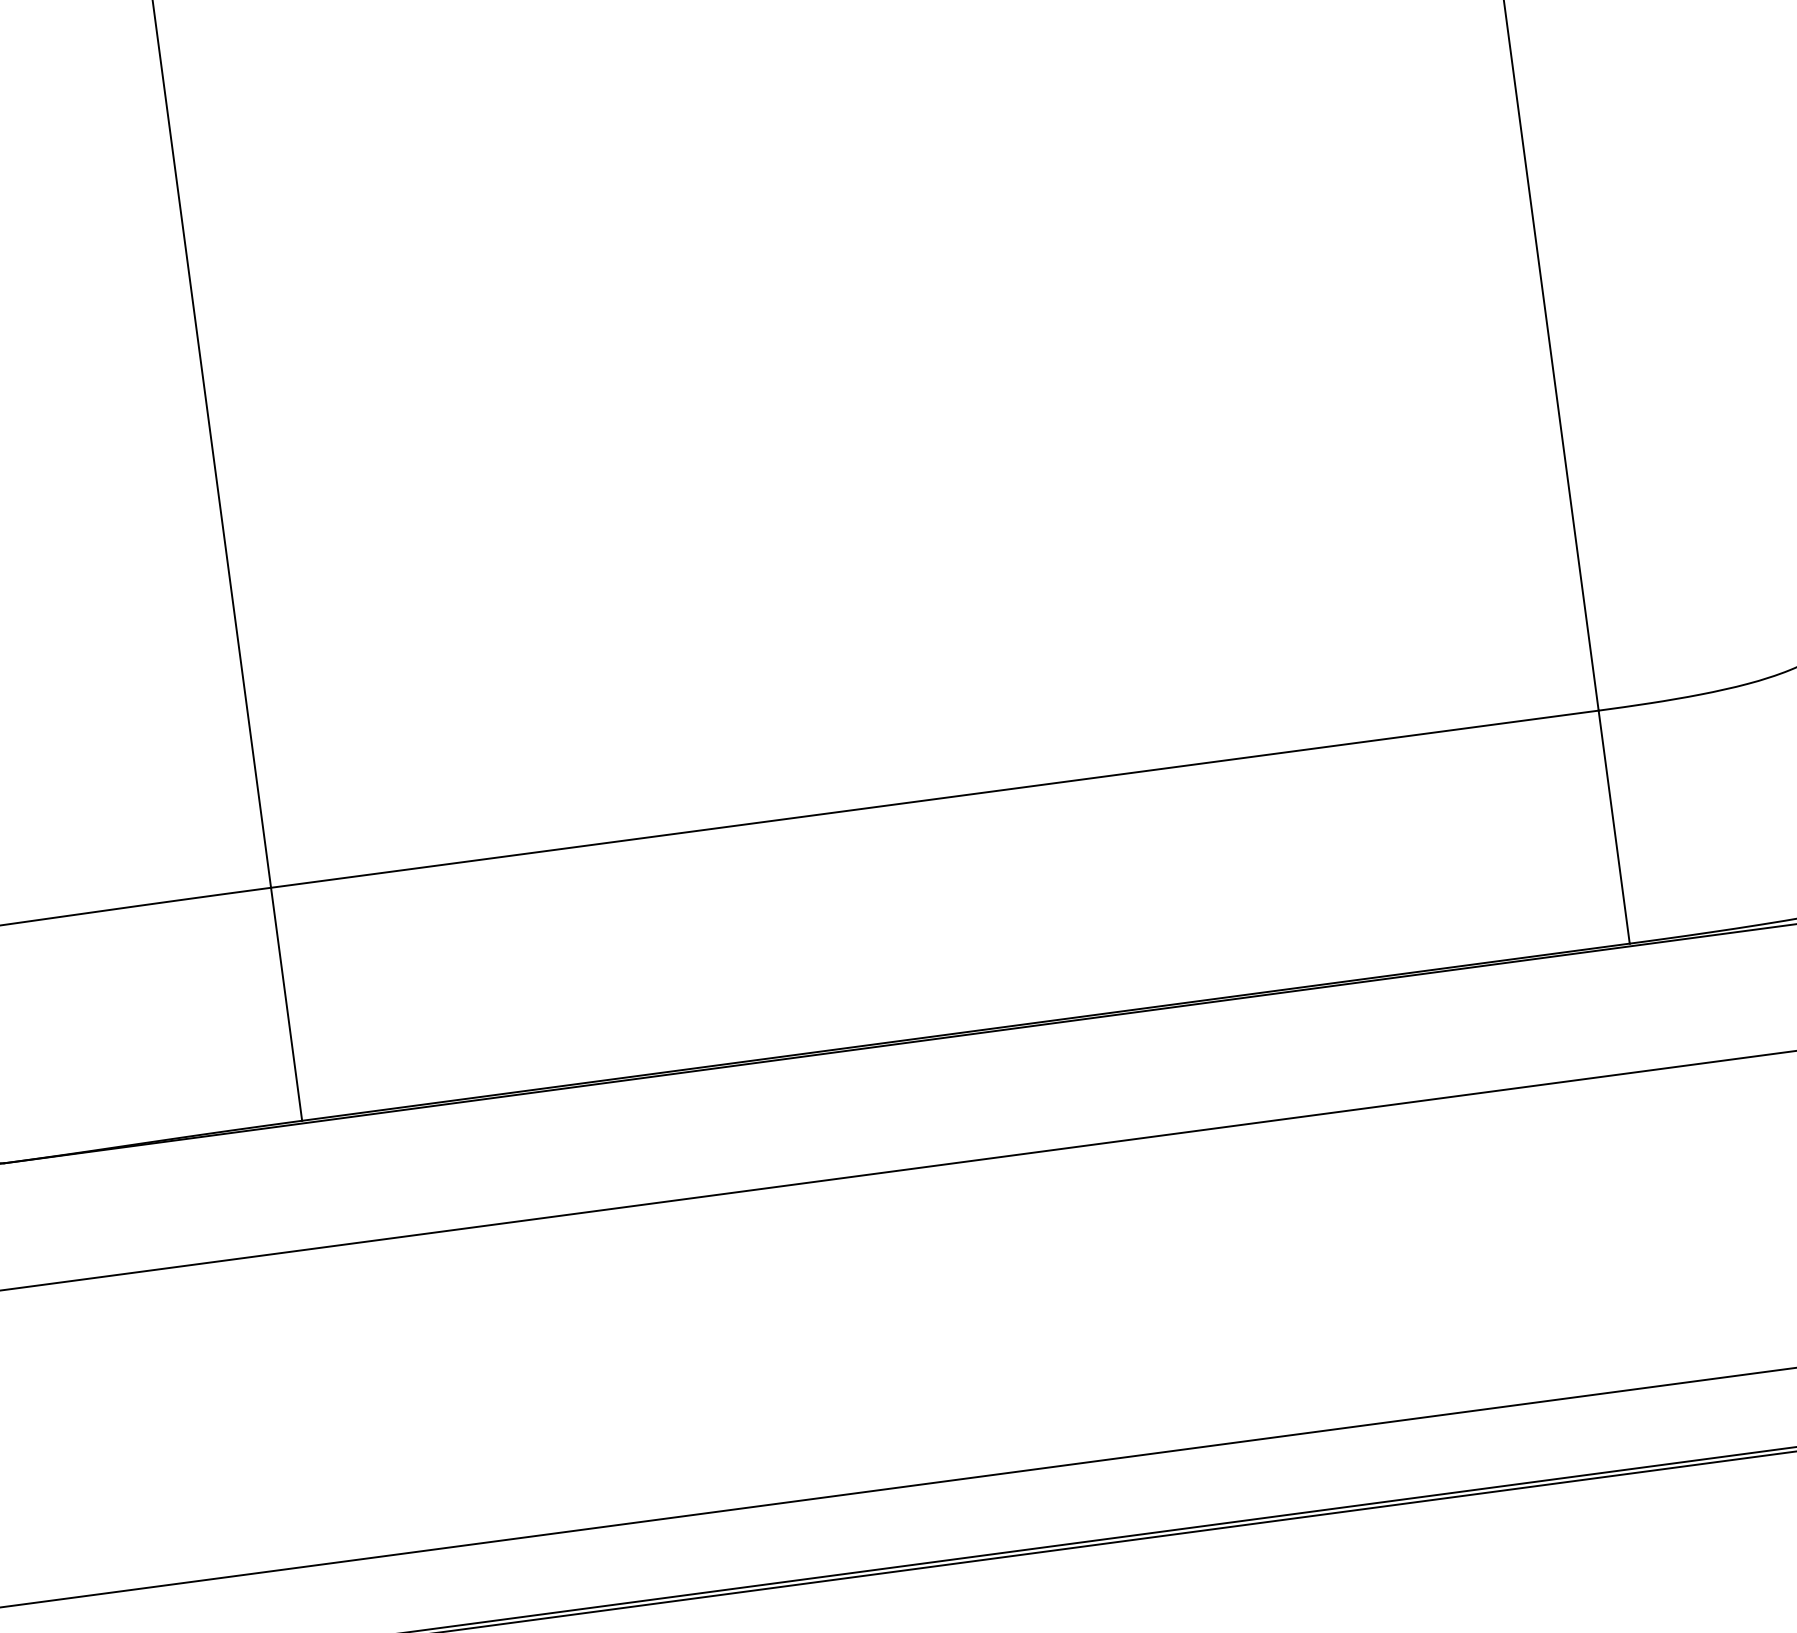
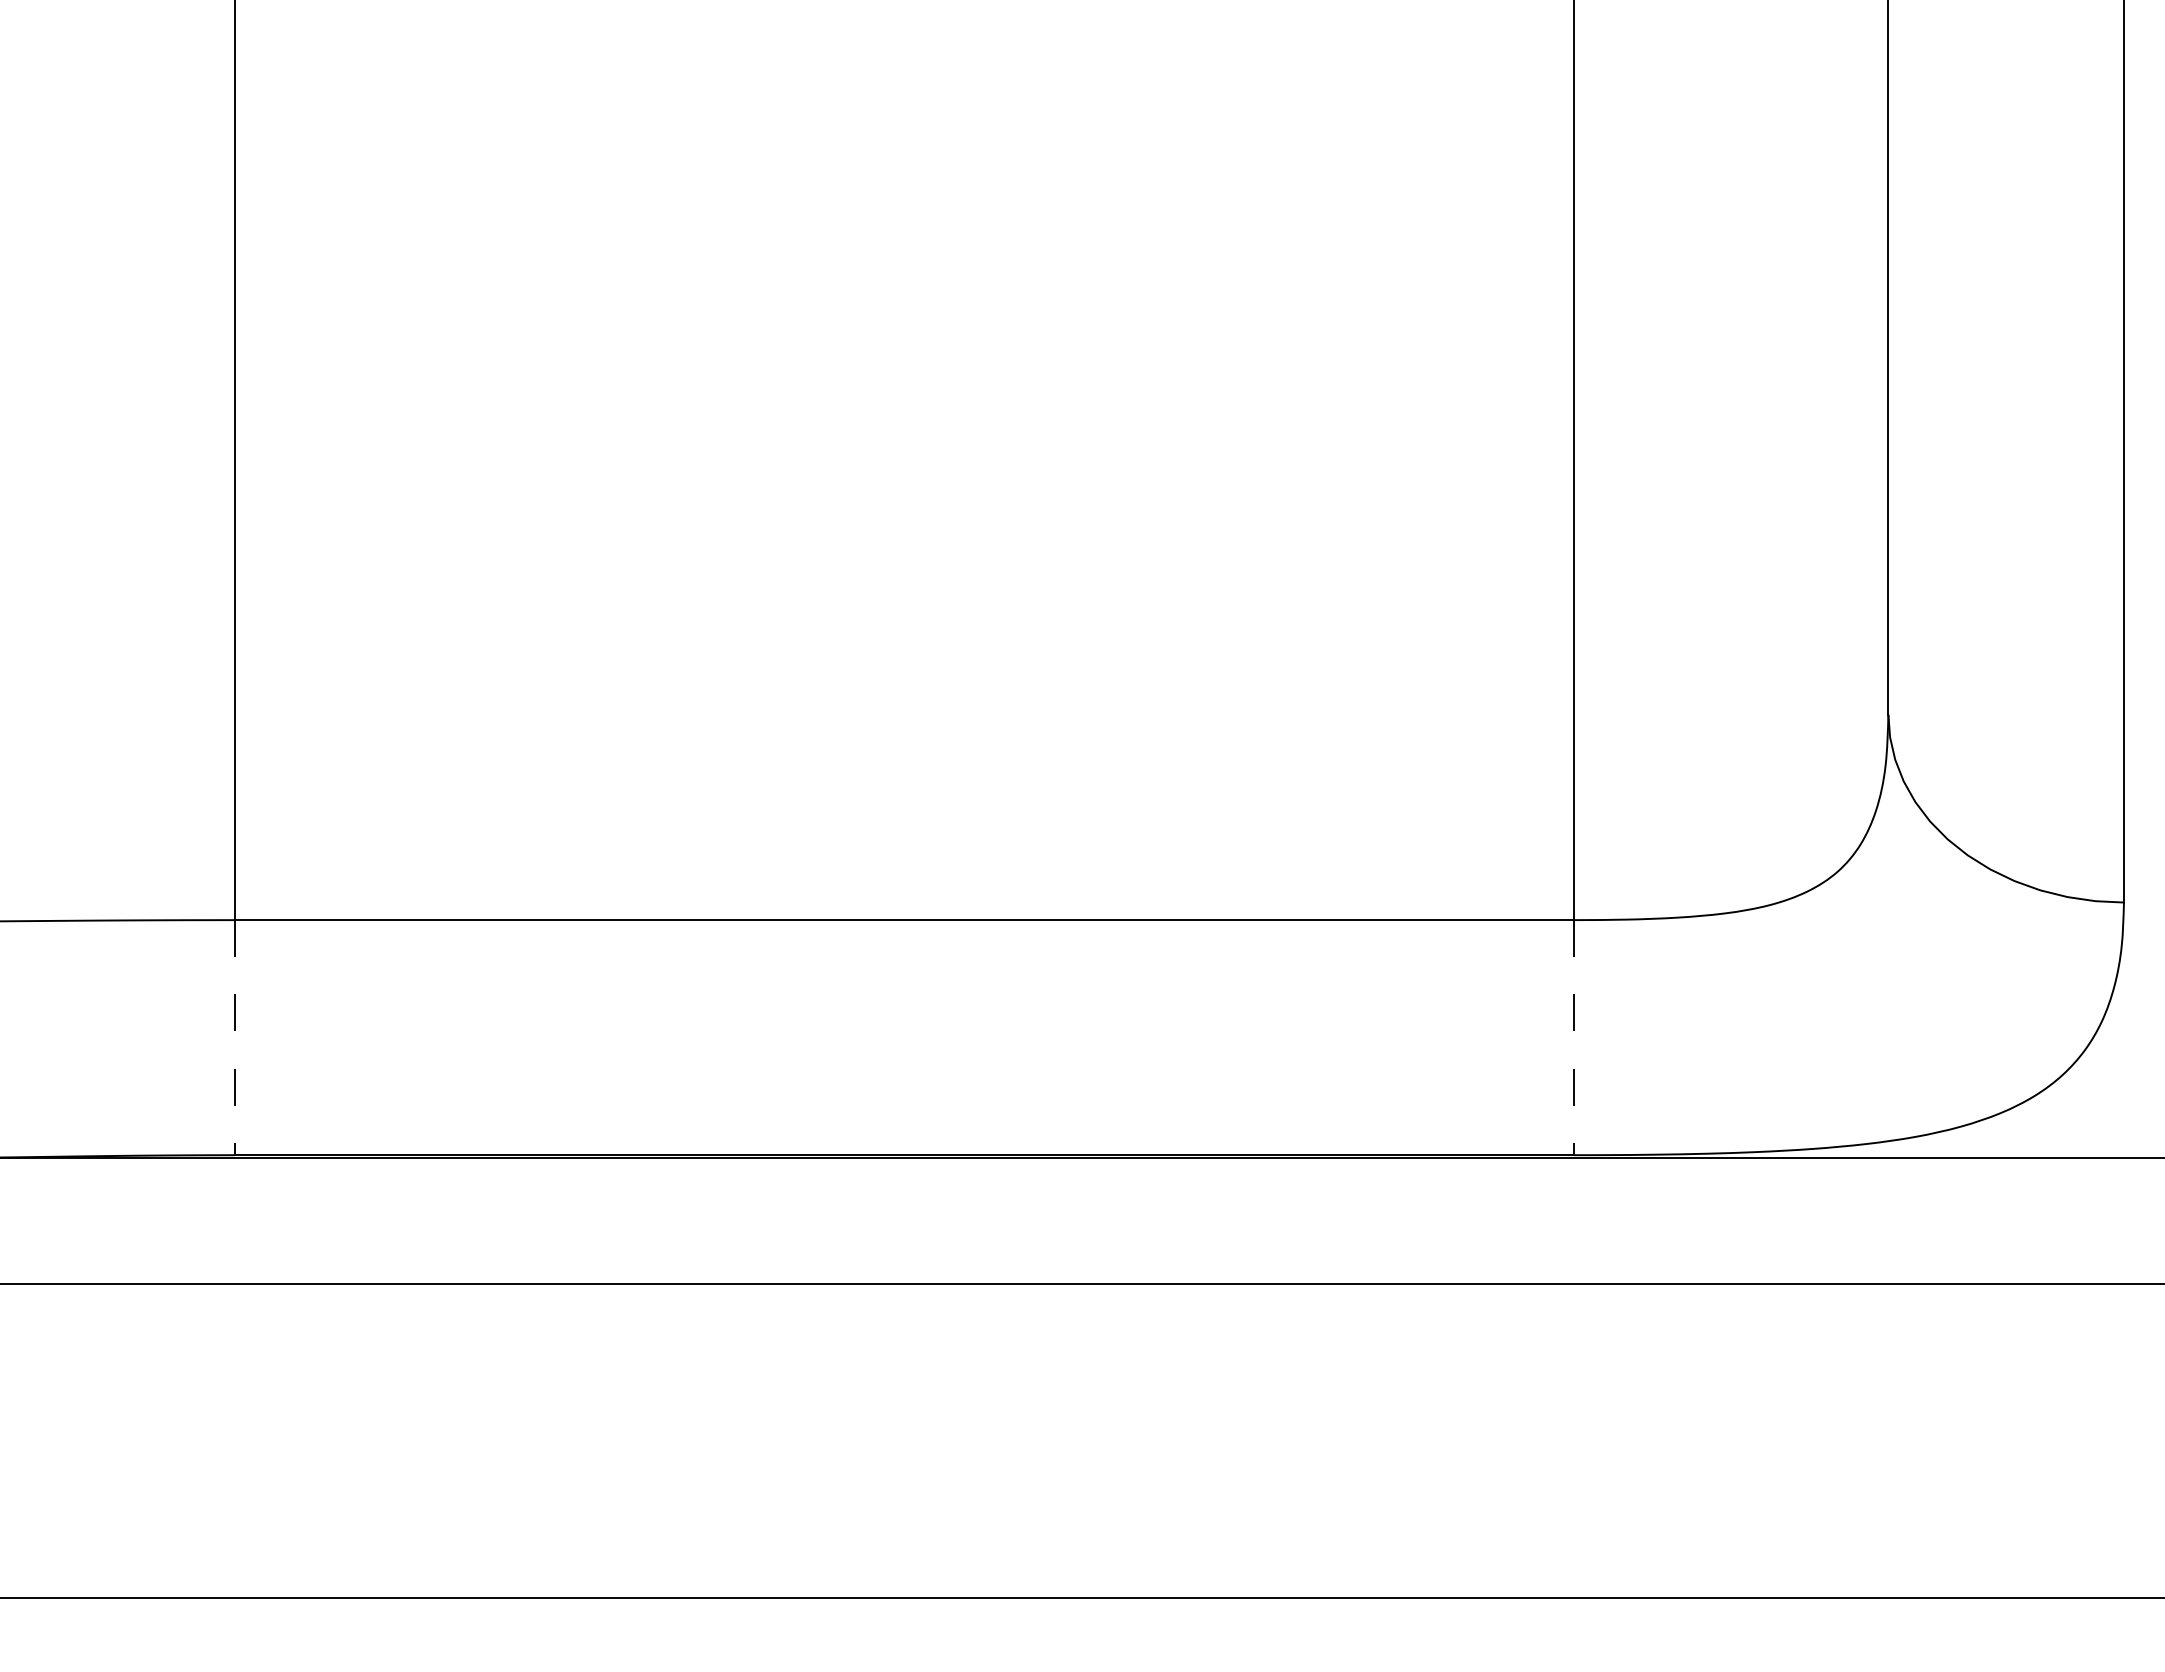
line: (1614, 826) -> (1574, 1037), solid -> dashed
line: (286, 1004) -> (234, 1037), solid -> dashed

